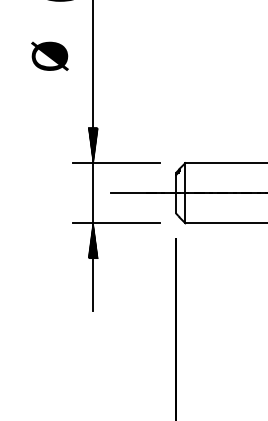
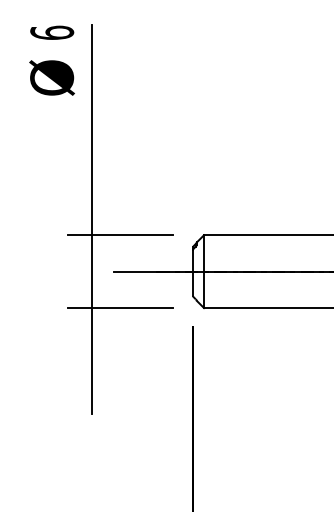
text: (49, 55) -> (51, 77), moved
hatch: (93, 145) -> (92, 213), removed
hatch: (93, 240) -> (92, 329), removed

